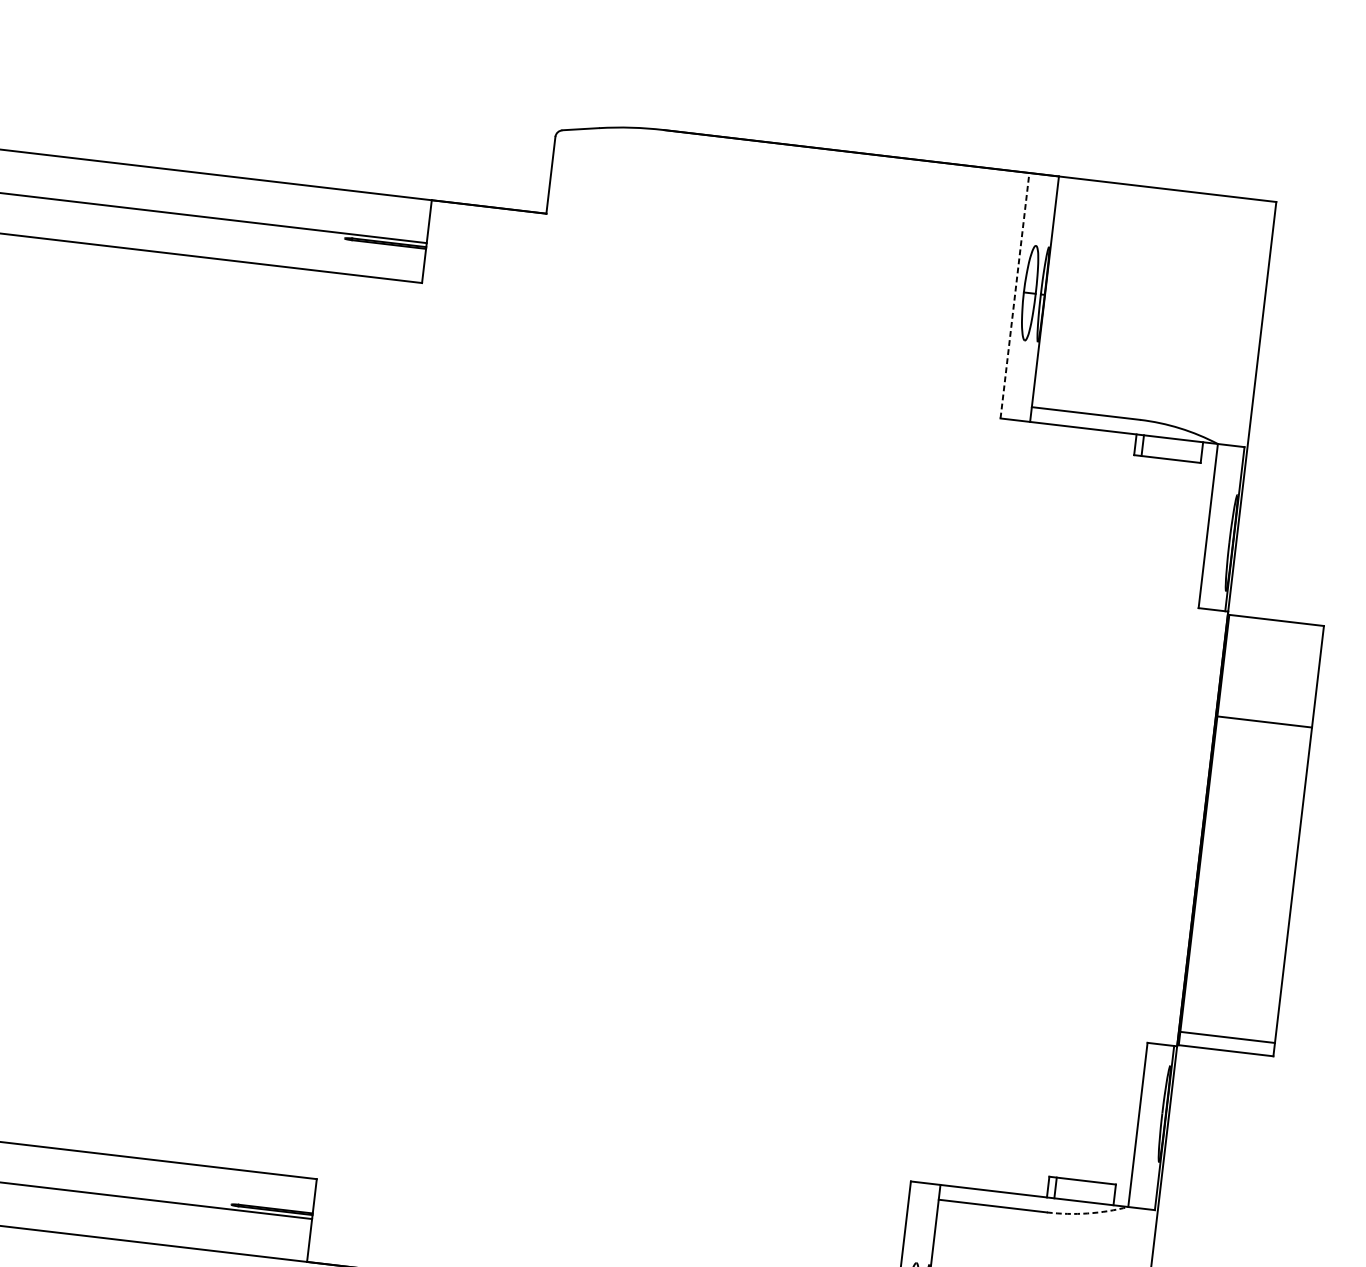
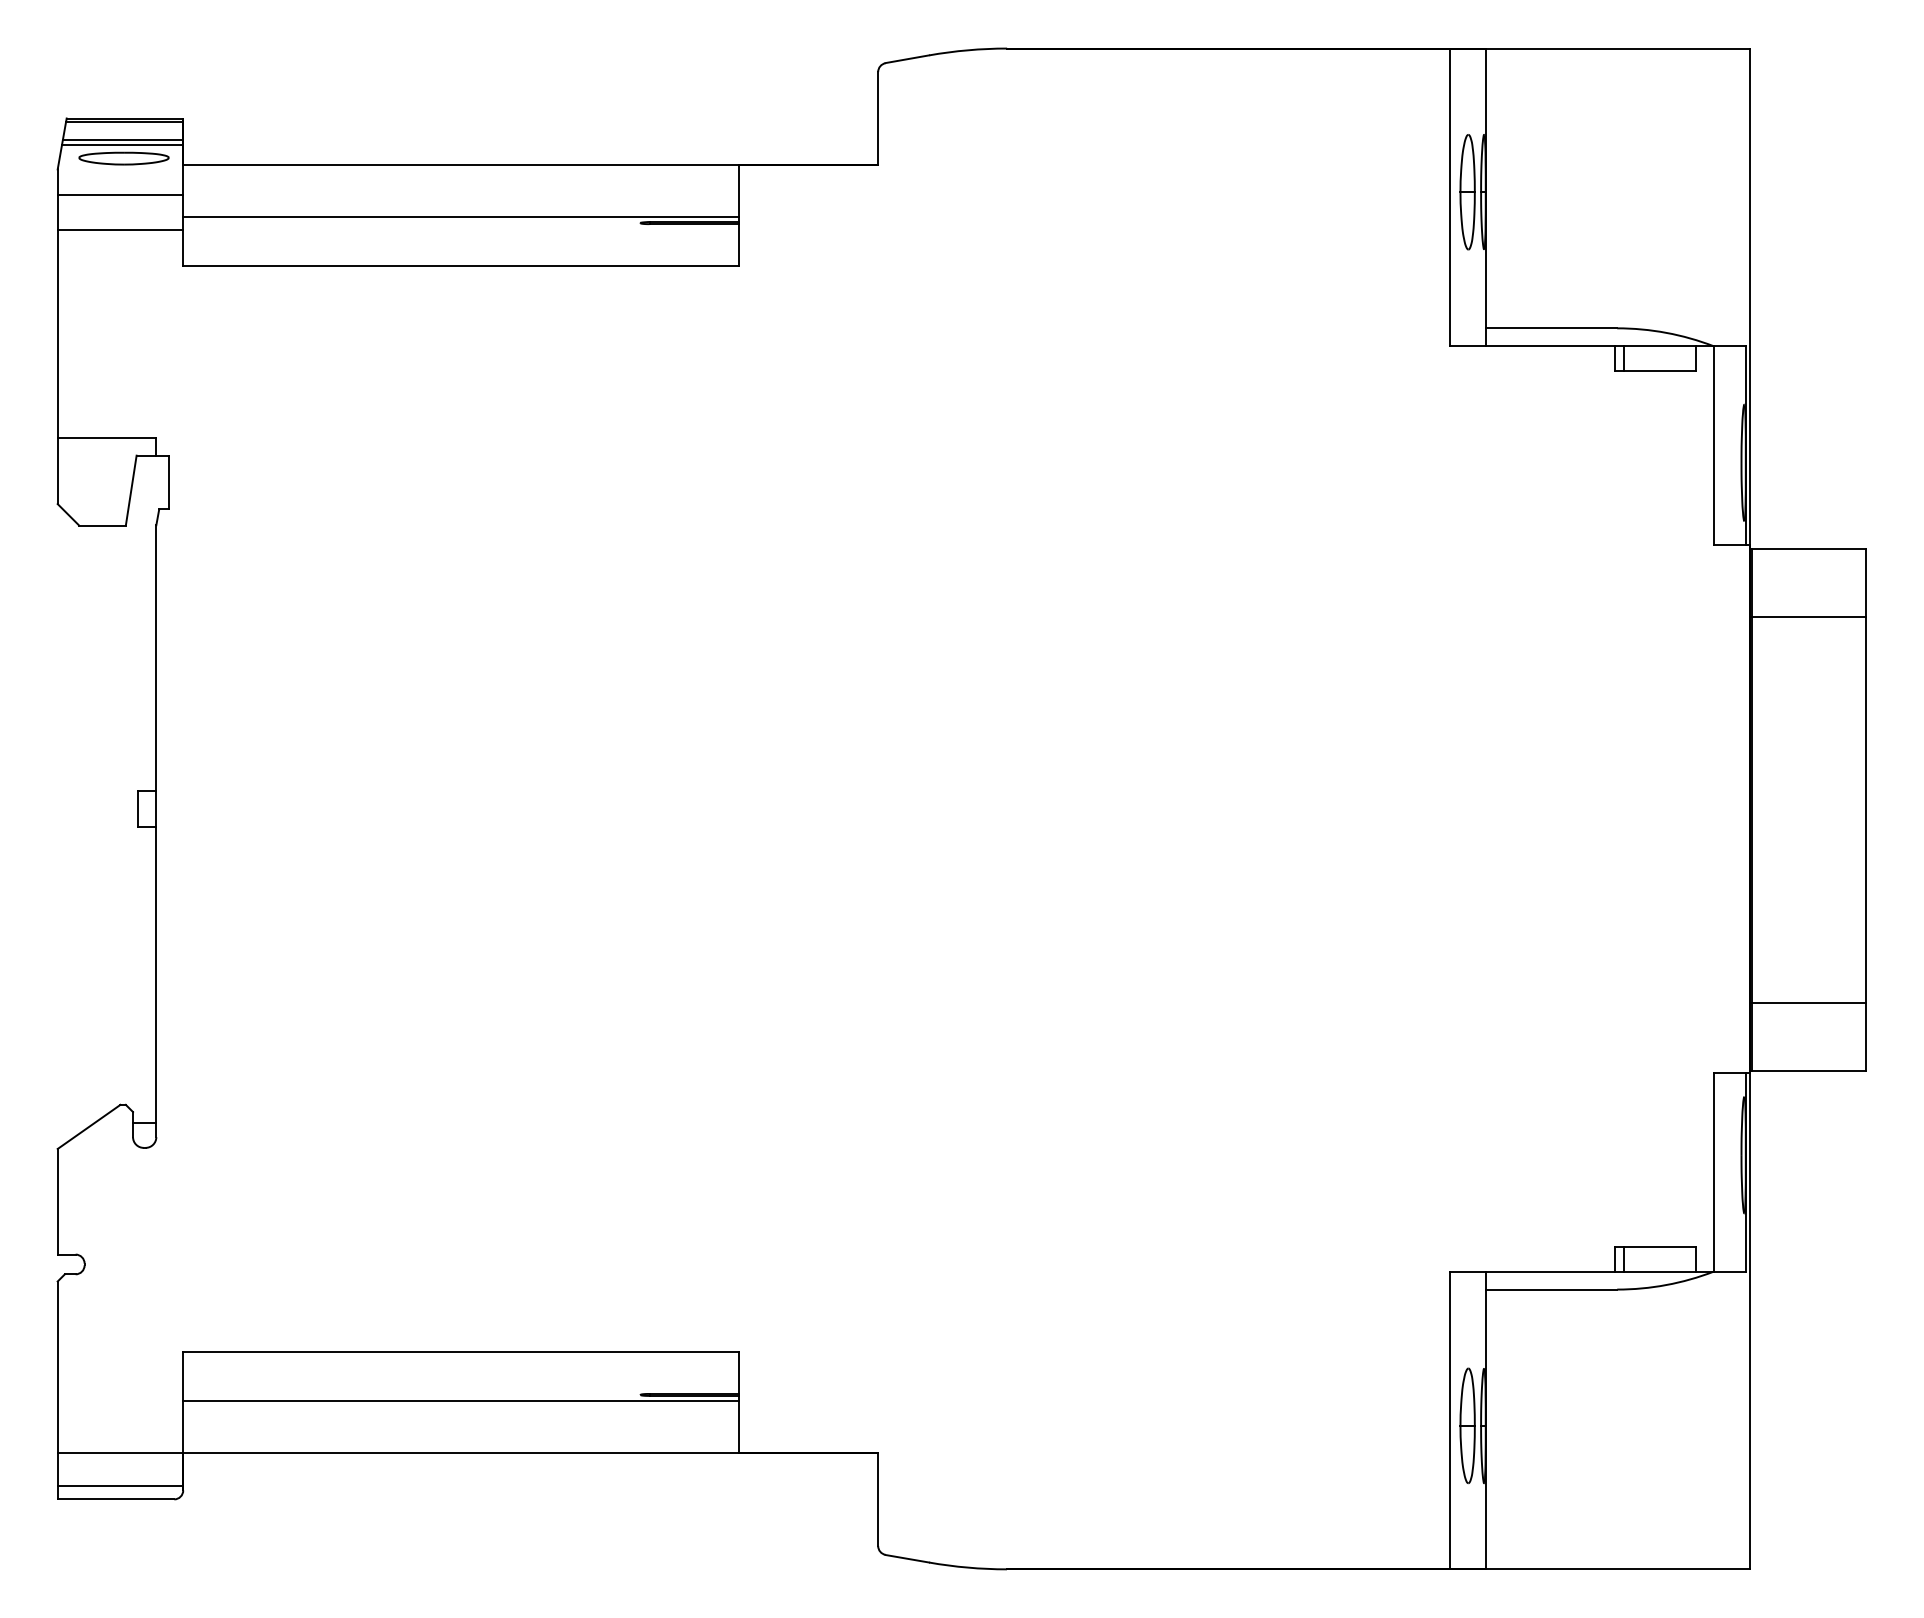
line: (1015, 295) -> (1450, 197), dashed -> solid
line: (1264, 722) -> (1808, 617), moved
line: (1227, 1037) -> (1808, 1002), moved
arc: (1087, 1213) -> (1666, 1285), dashed -> solid

